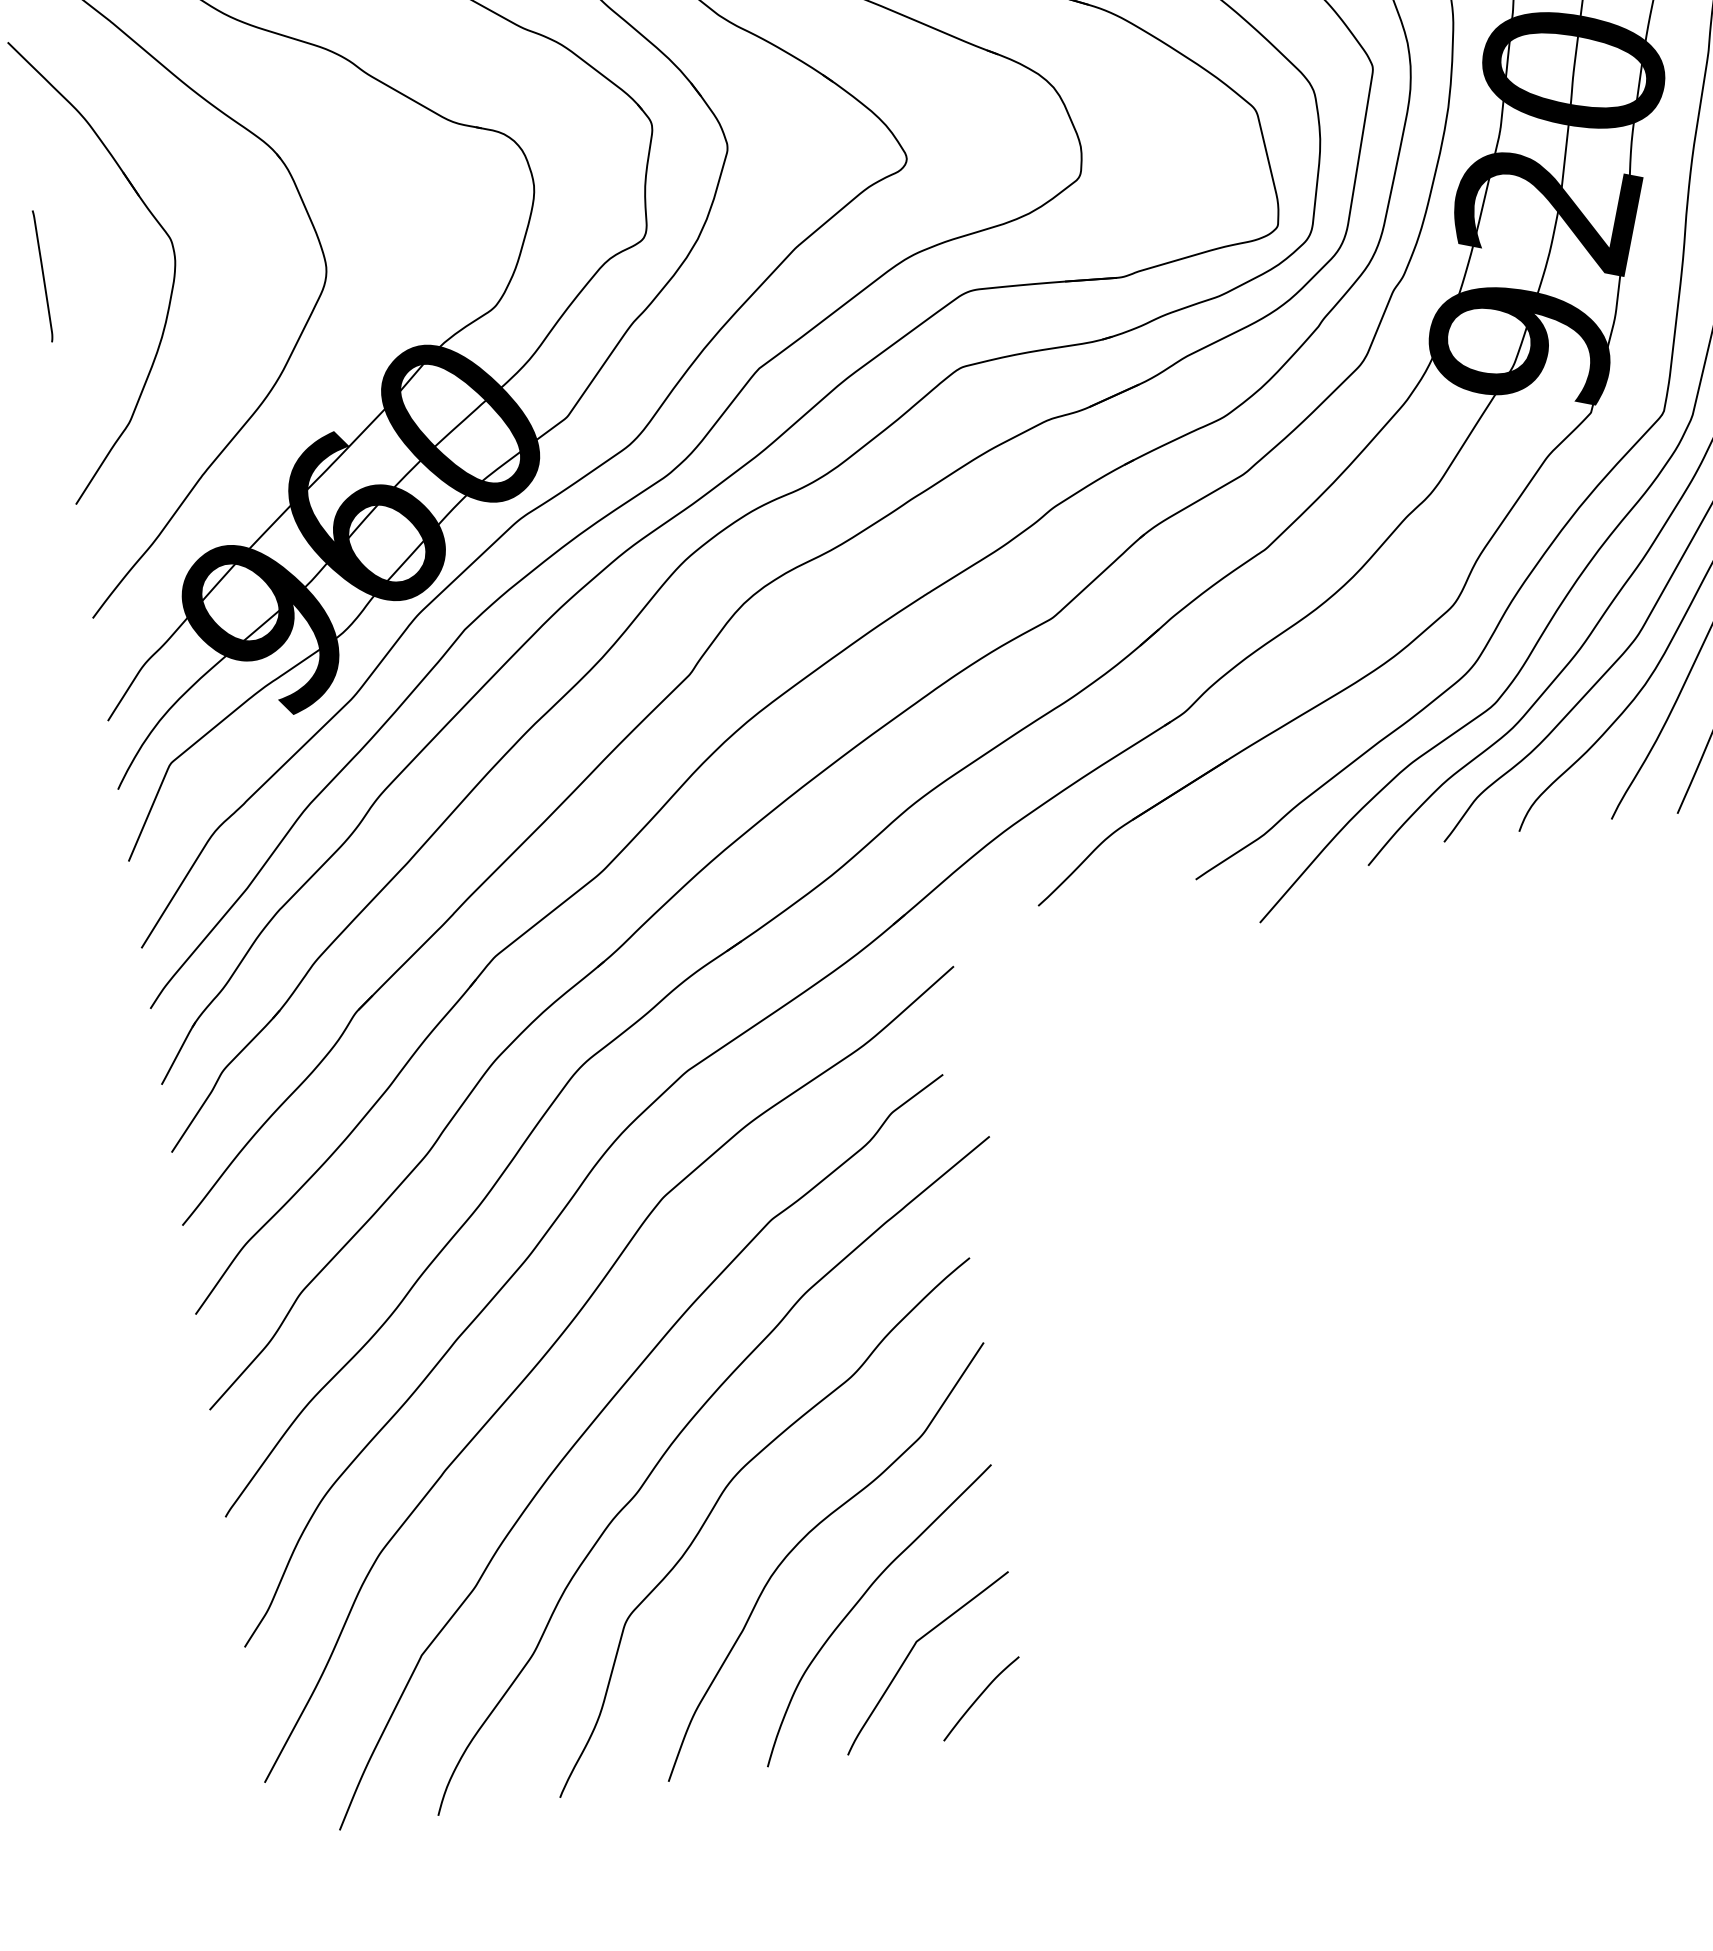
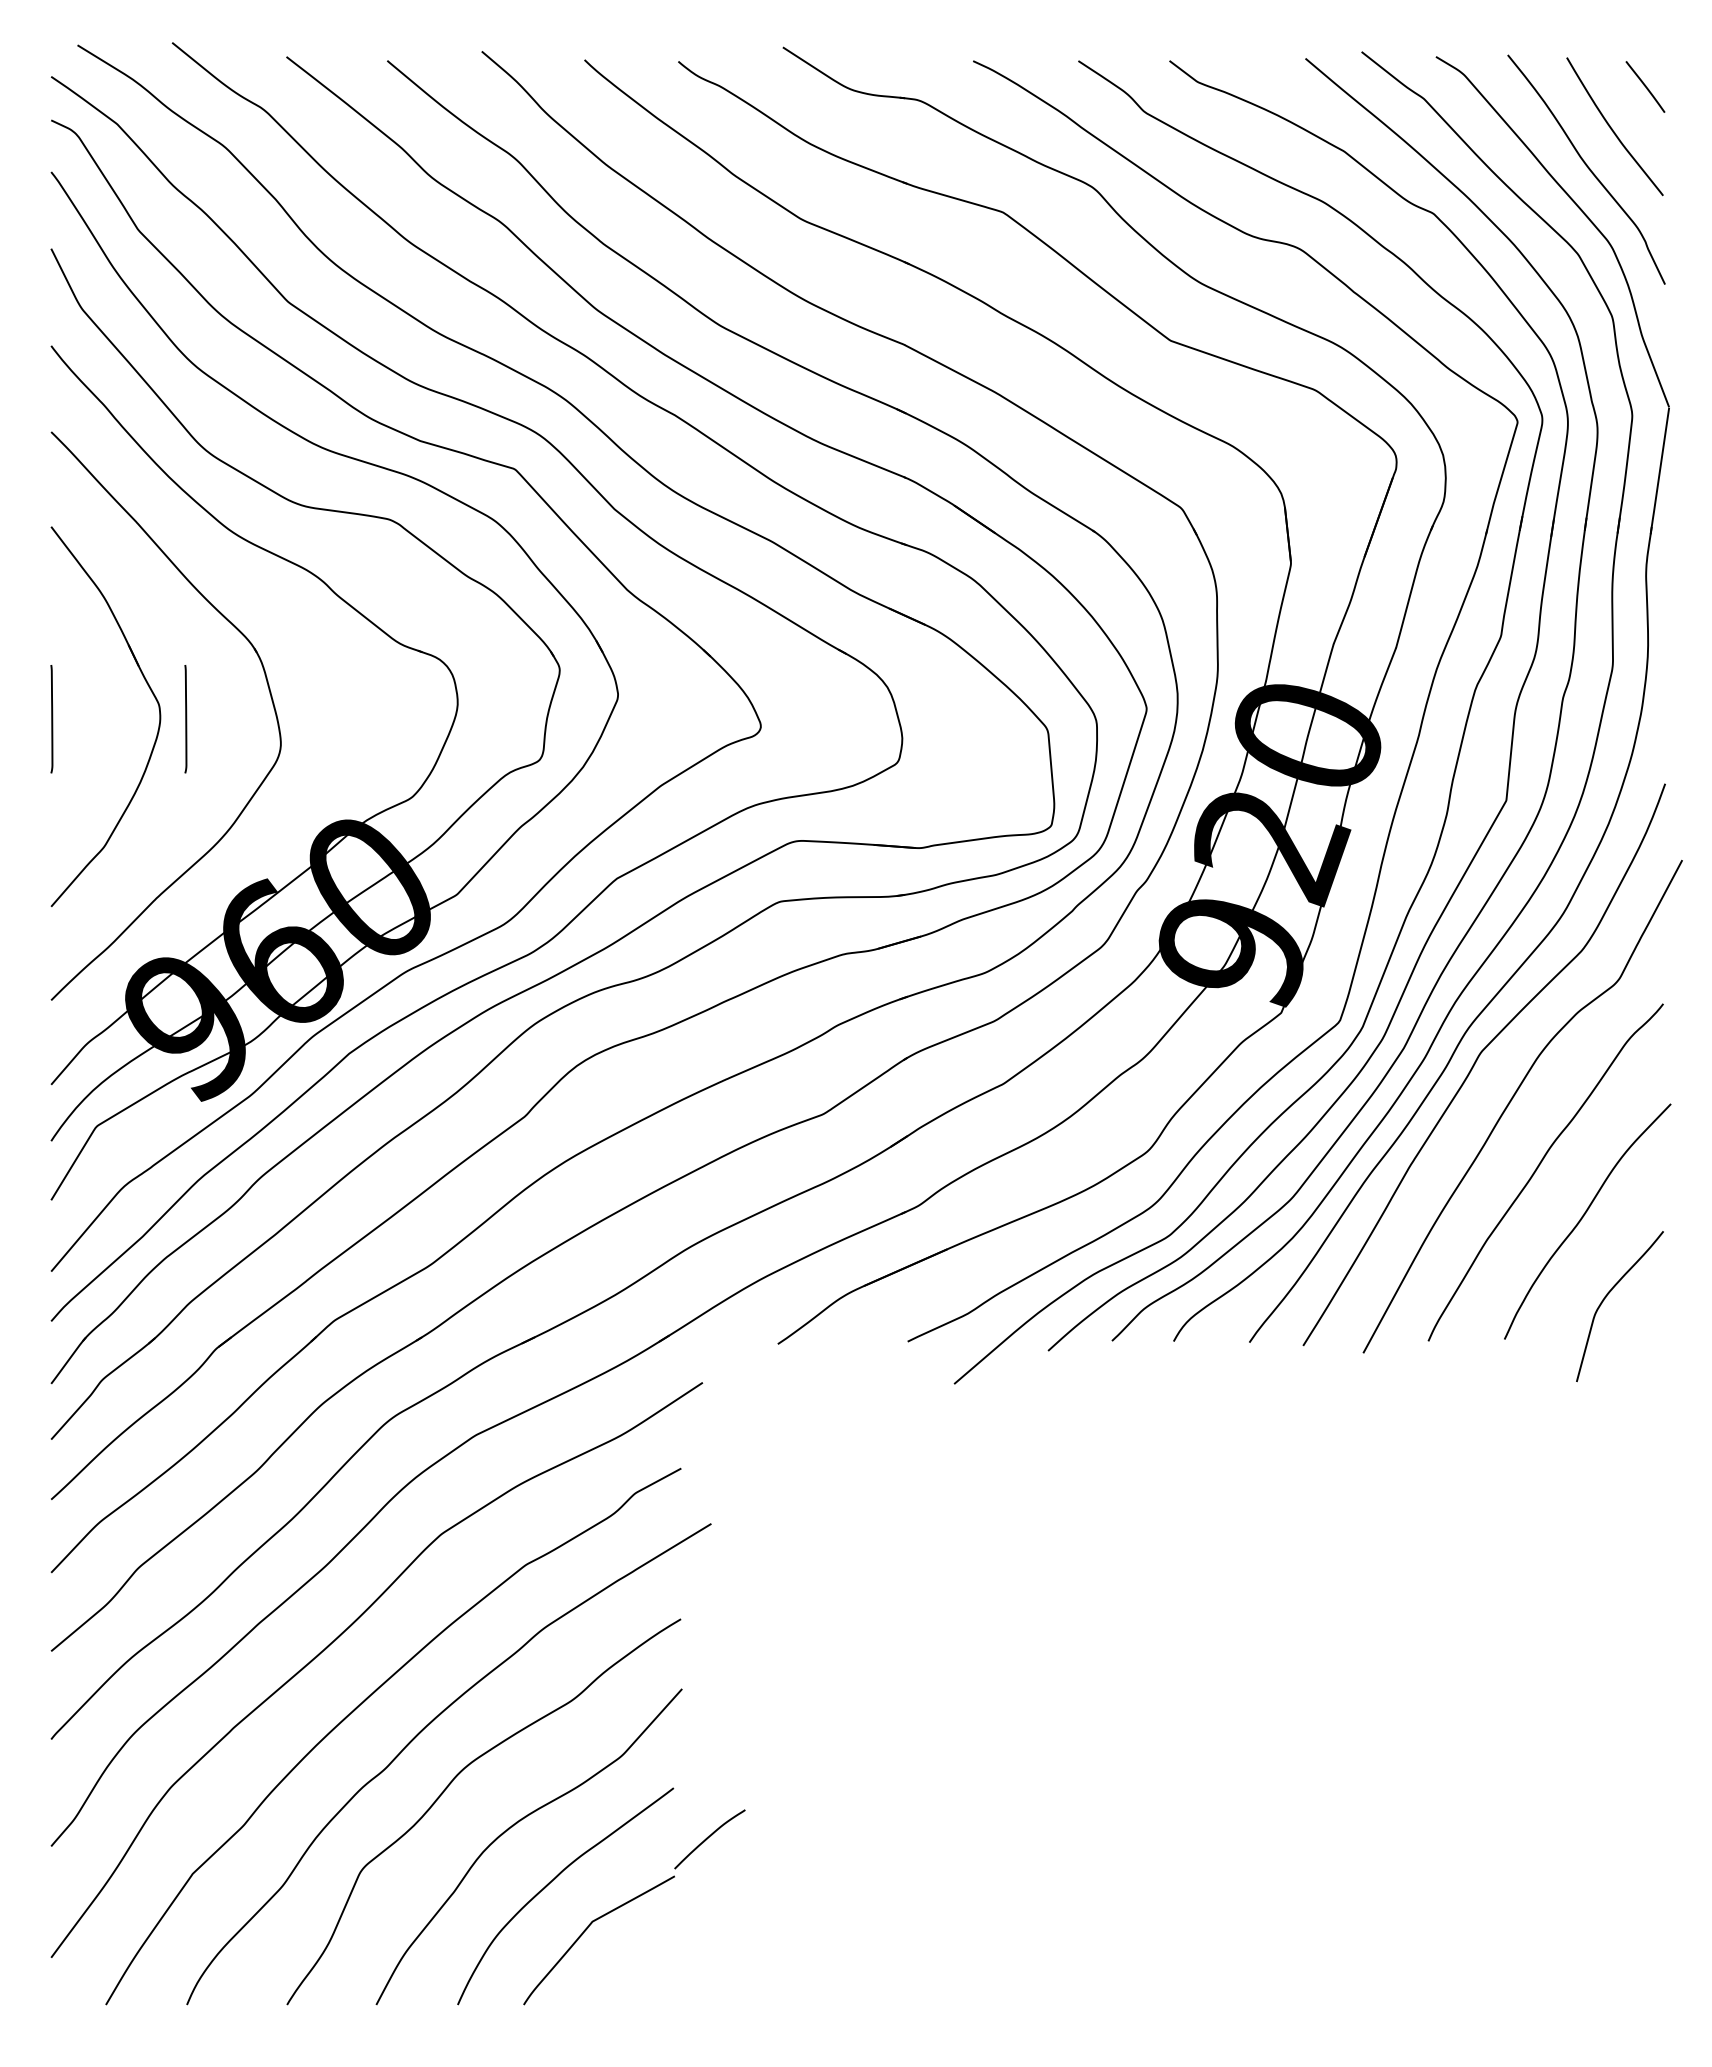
line: (205, 252) -> (185, 719), added
curve: (979, 1698) -> (708, 1838), moved

